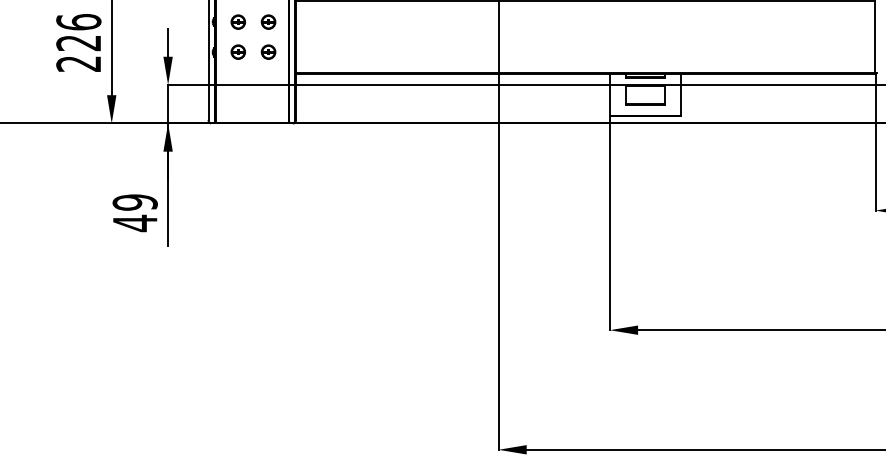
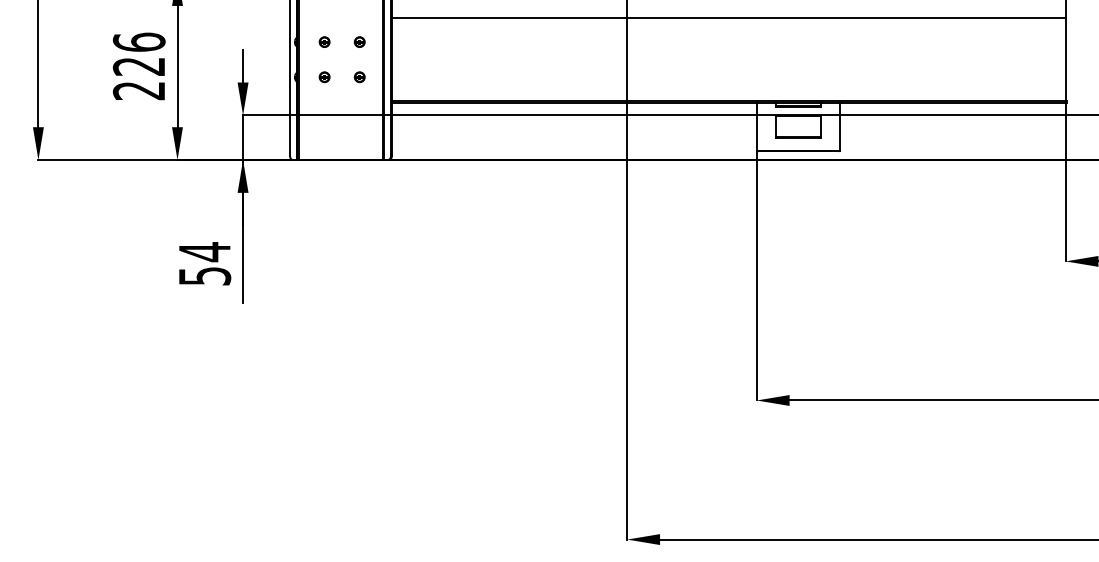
part: (238, 21) -> (324, 41), size x0.62
part: (268, 21) -> (359, 41), size x0.62
part: (238, 52) -> (324, 77), size x0.62
part: (268, 52) -> (359, 77), size x0.62
text: (134, 213) -> (204, 264), 49 -> 54

